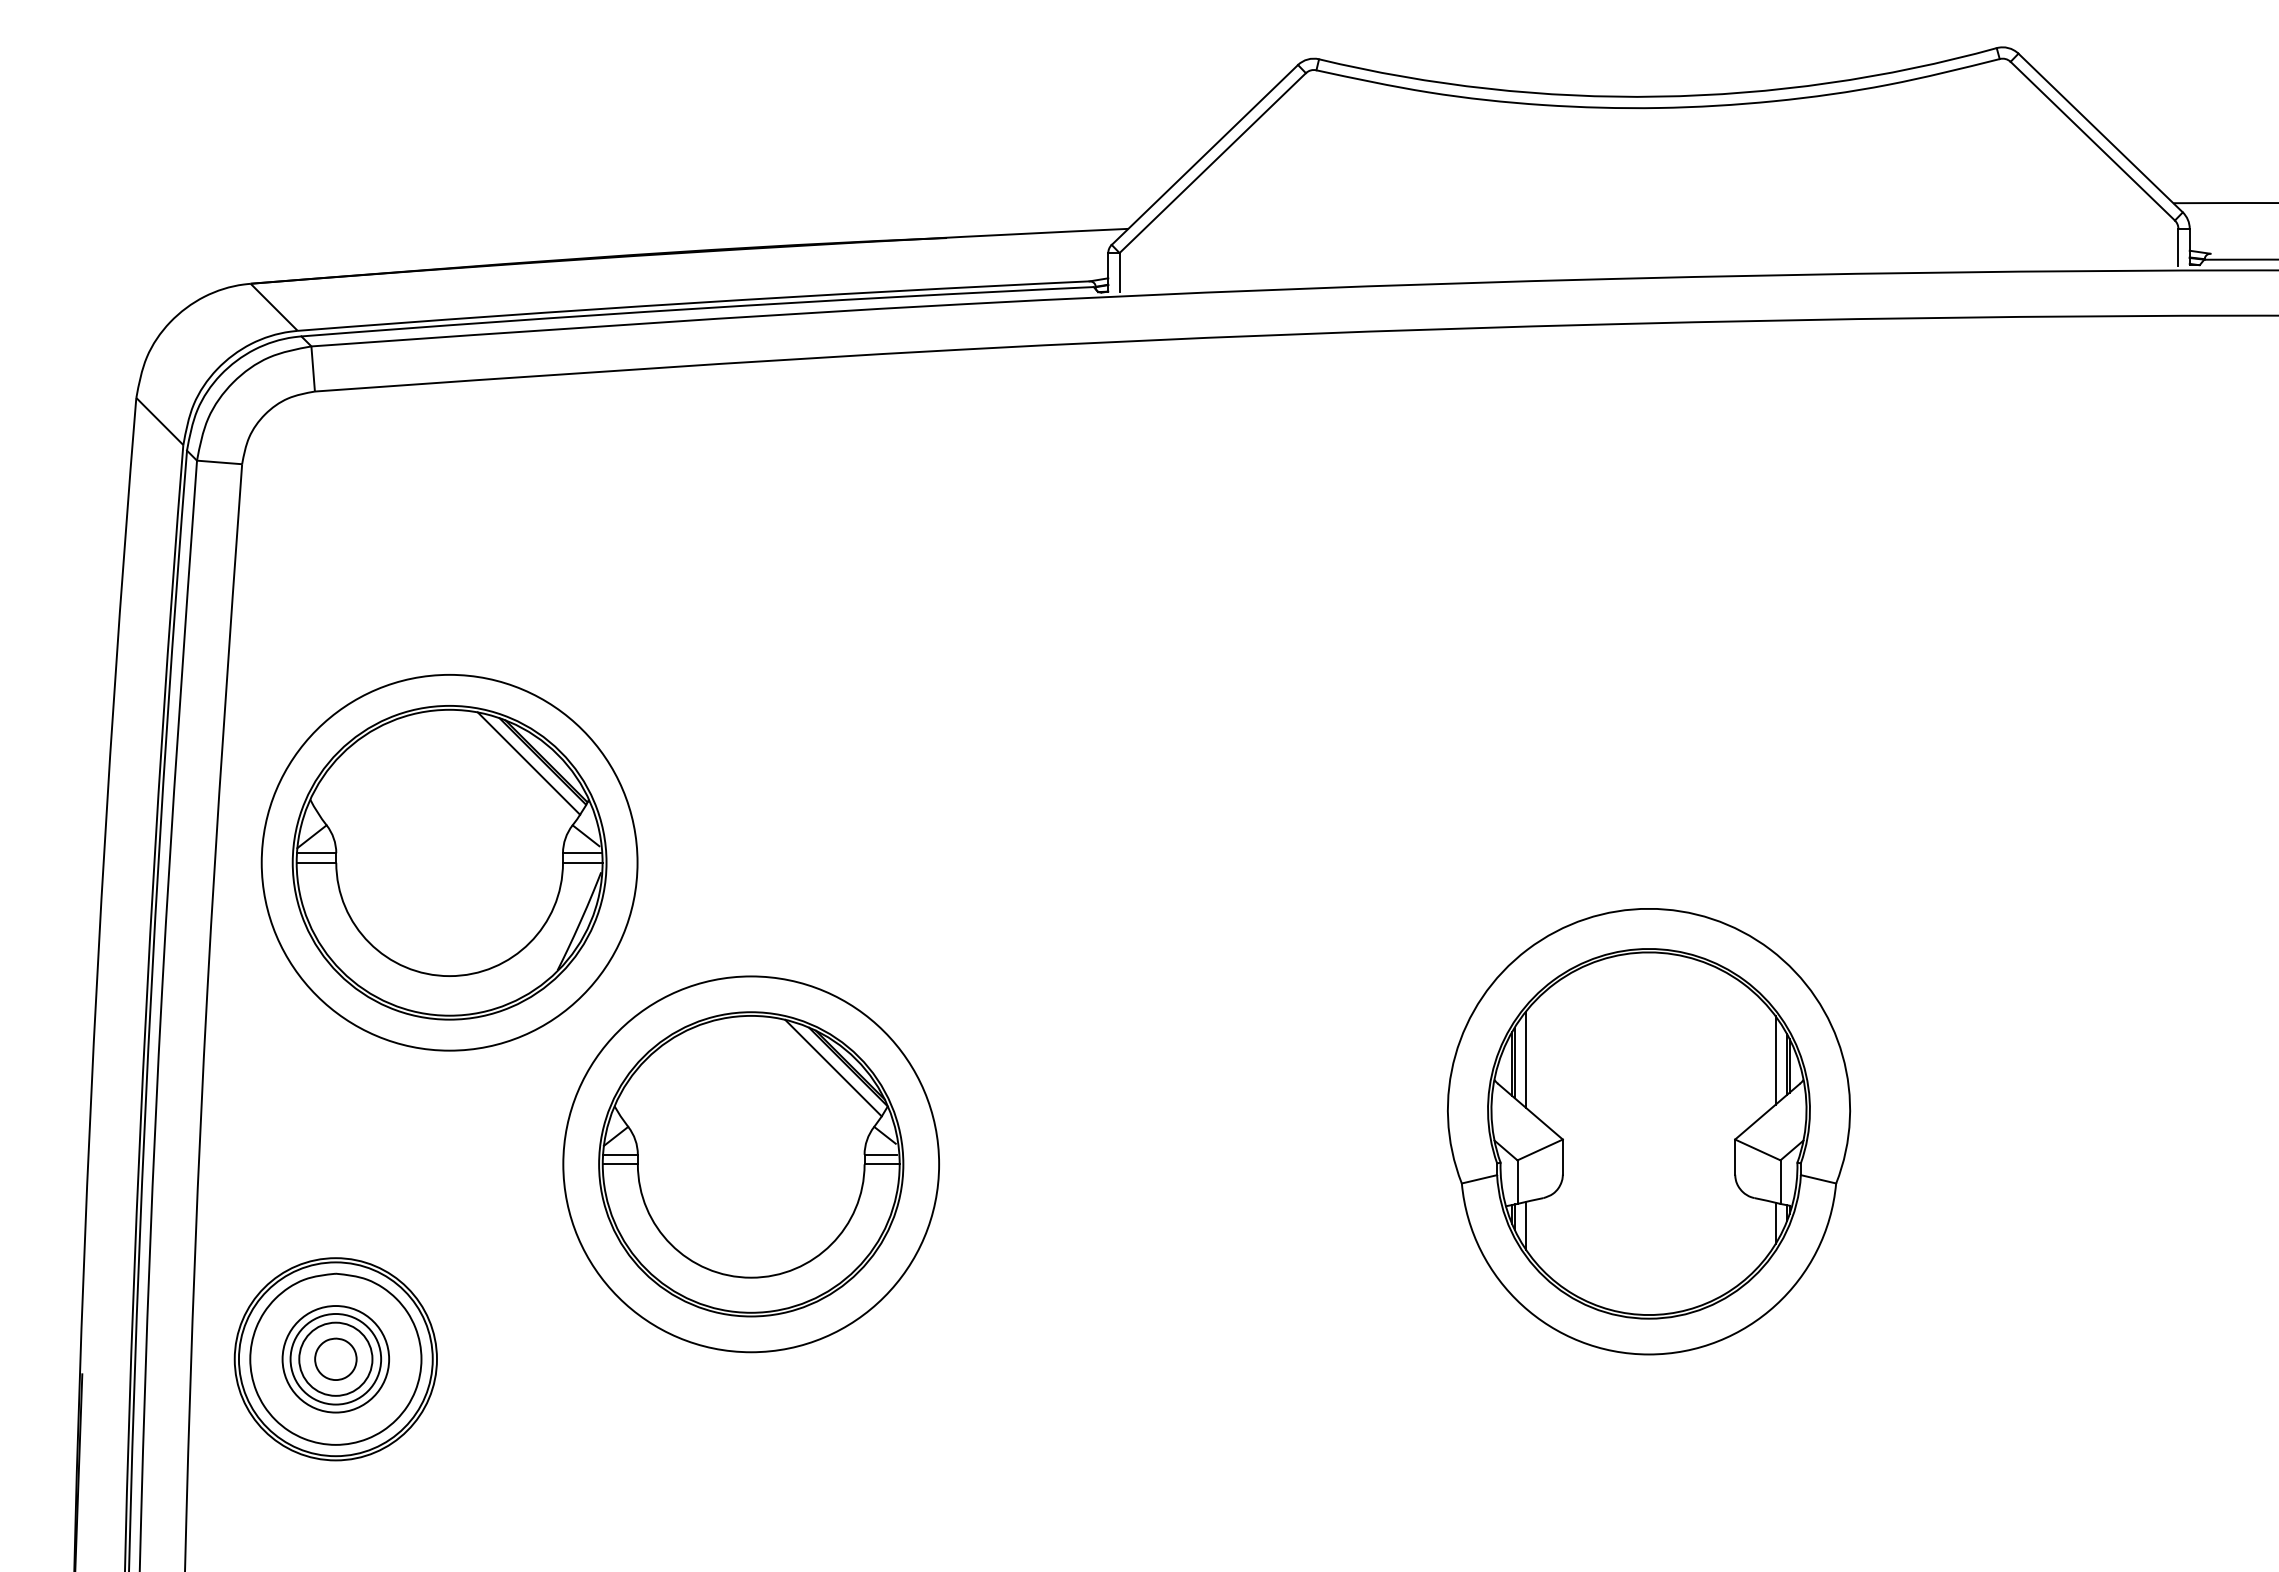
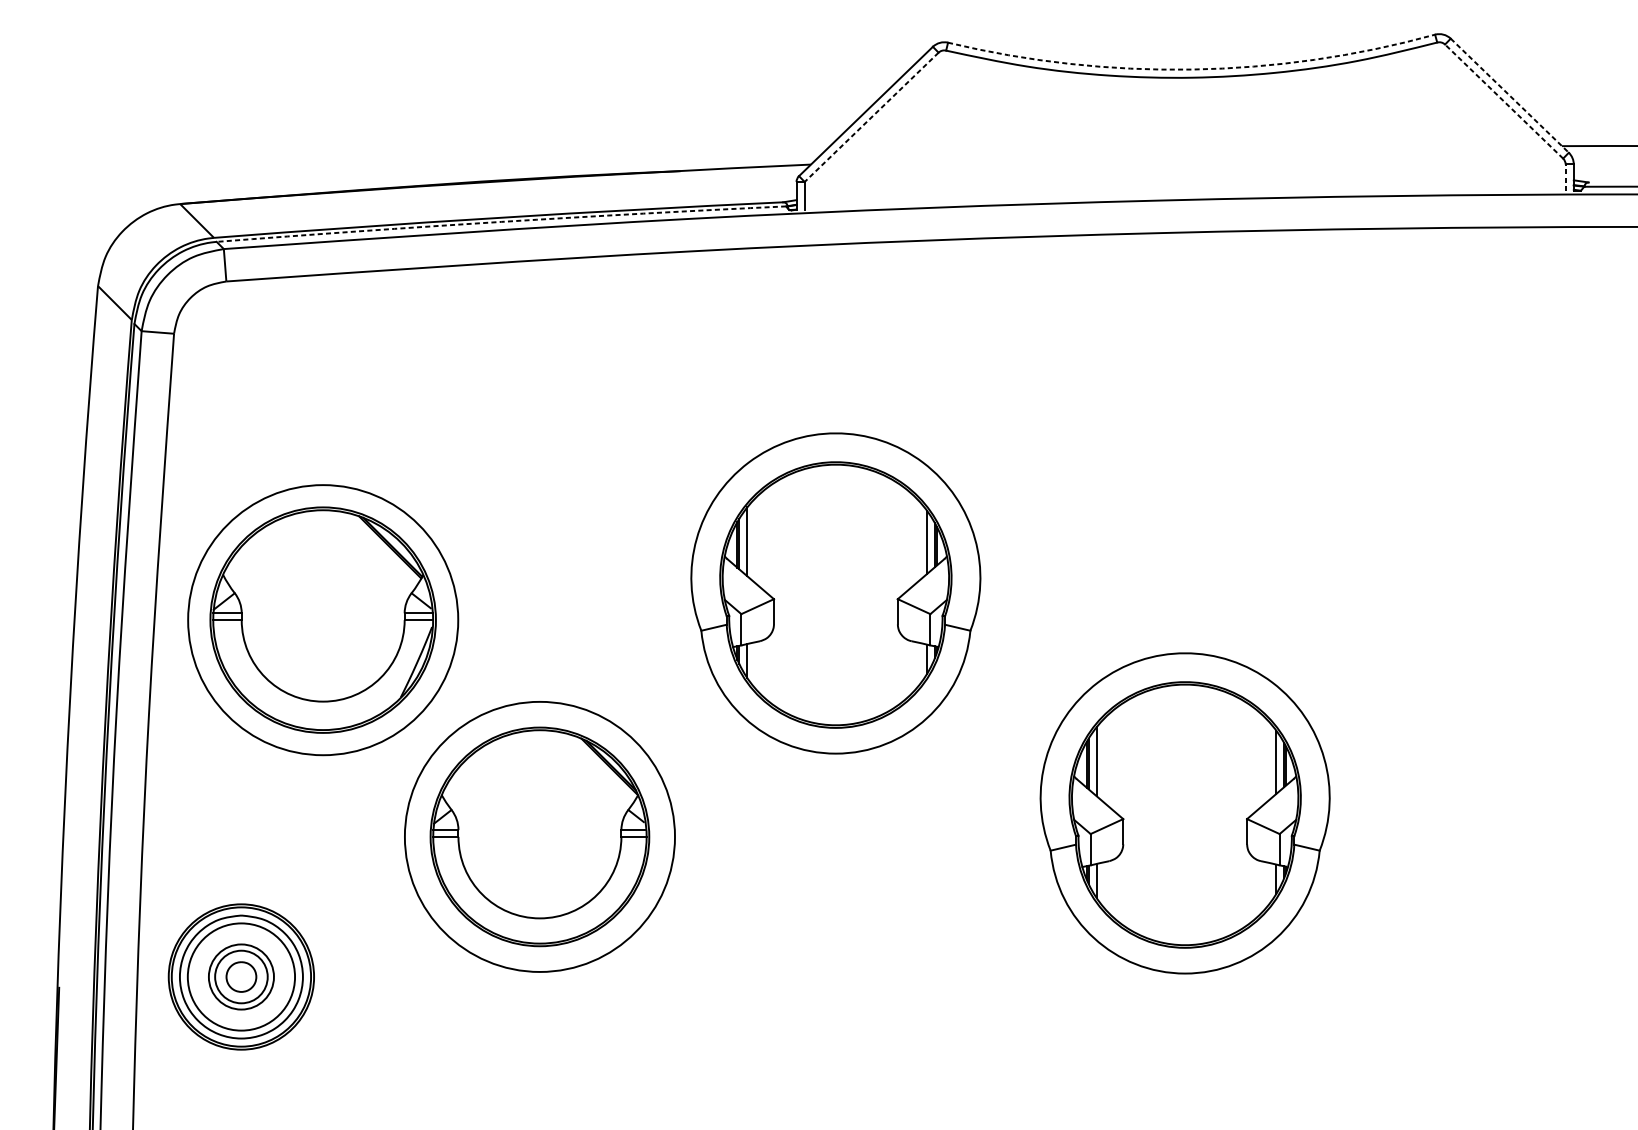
arc: (1658, 96) -> (1192, 69), solid -> dashed
line: (2101, 133) -> (1510, 96), solid -> dashed
line: (2092, 140) -> (1503, 101), solid -> dashed
line: (1212, 163) -> (871, 117), solid -> dashed
line: (2178, 246) -> (1565, 177), solid -> dashed
arc: (697, 308) -> (501, 221), solid -> dashed
line: (528, 763) -> (379, 548), removed
part: (1163, 825) -> (836, 593), added
line: (833, 1067) -> (599, 767), removed
circle: (335, 1359) -> (241, 977), size x1.4

